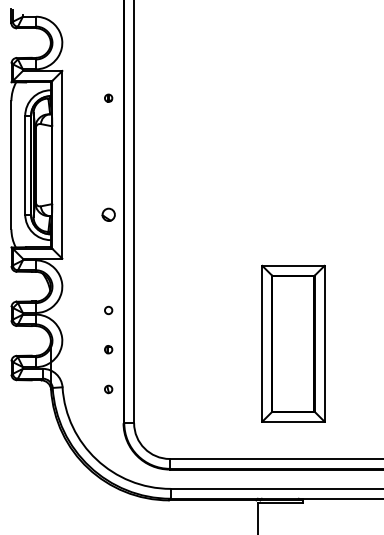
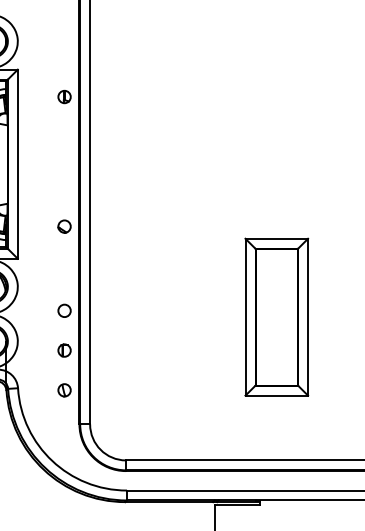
part: (108, 98) -> (64, 97), size x1.67
part: (108, 214) -> (64, 226), moved
circle: (108, 310) -> (64, 310), size x1.67
part: (293, 343) -> (276, 316), moved
part: (108, 349) -> (64, 350), size x1.67
part: (108, 389) -> (64, 390), size x1.67

